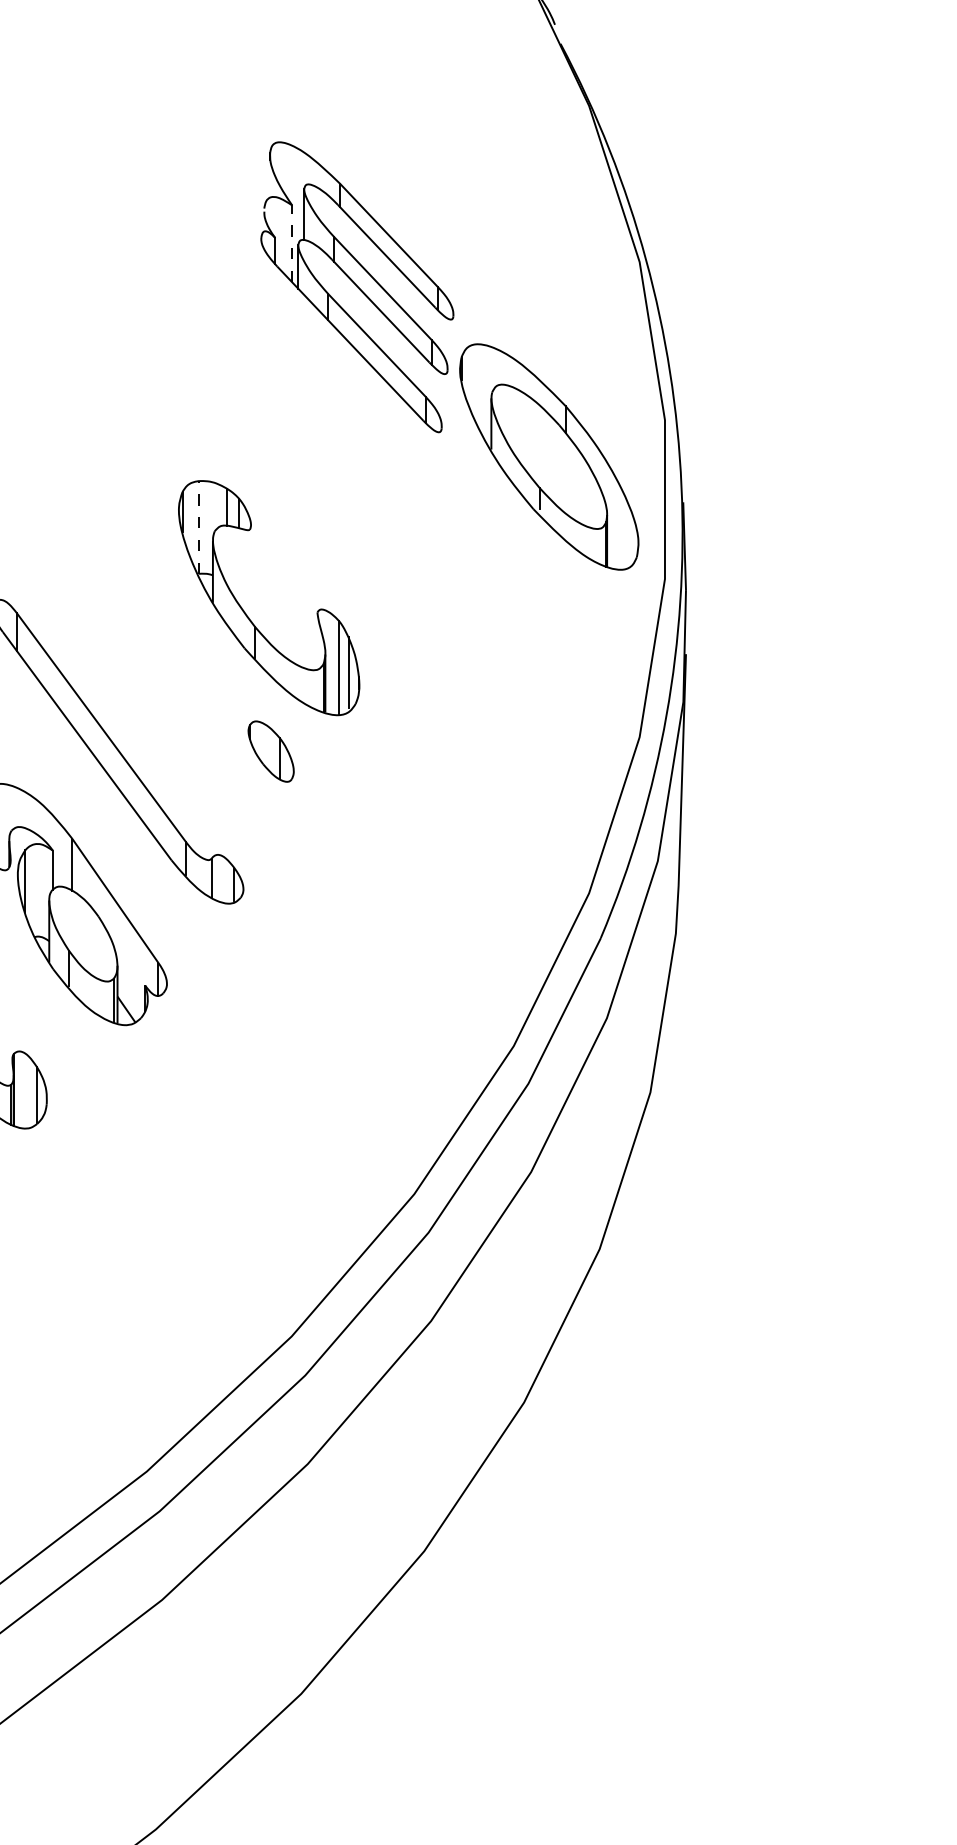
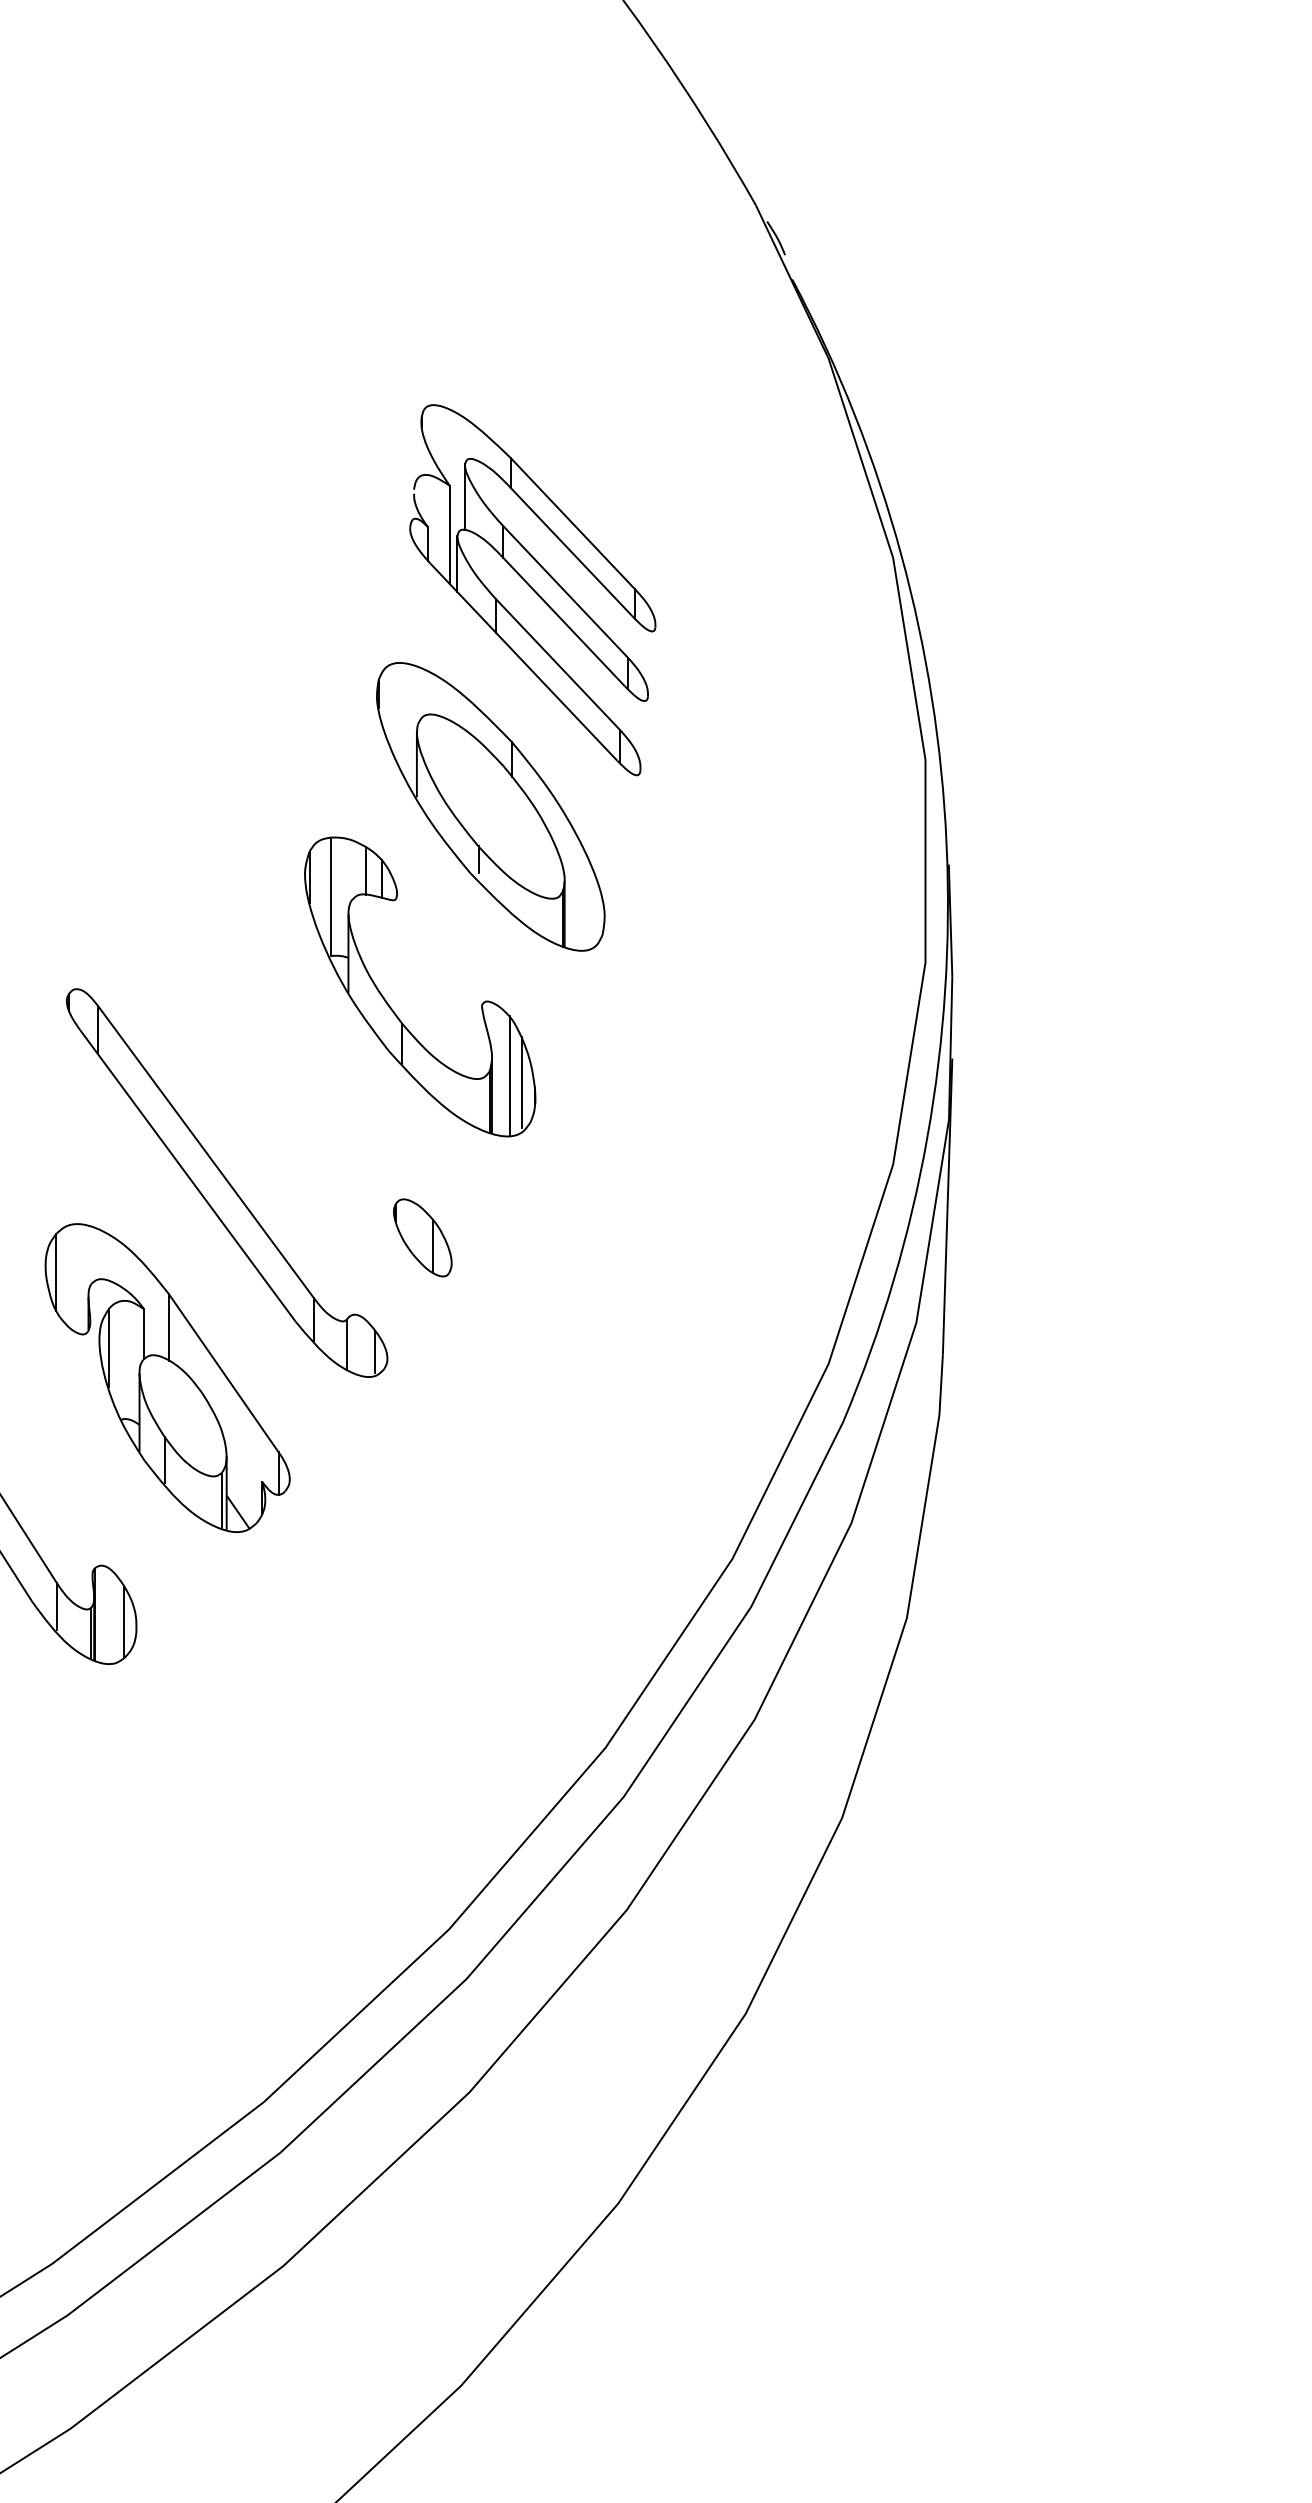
line: (292, 243) -> (449, 534), dashed -> solid
part: (549, 456) -> (490, 806), moved
line: (198, 527) -> (330, 896), dashed -> solid
part: (270, 751) -> (422, 1237), moved

